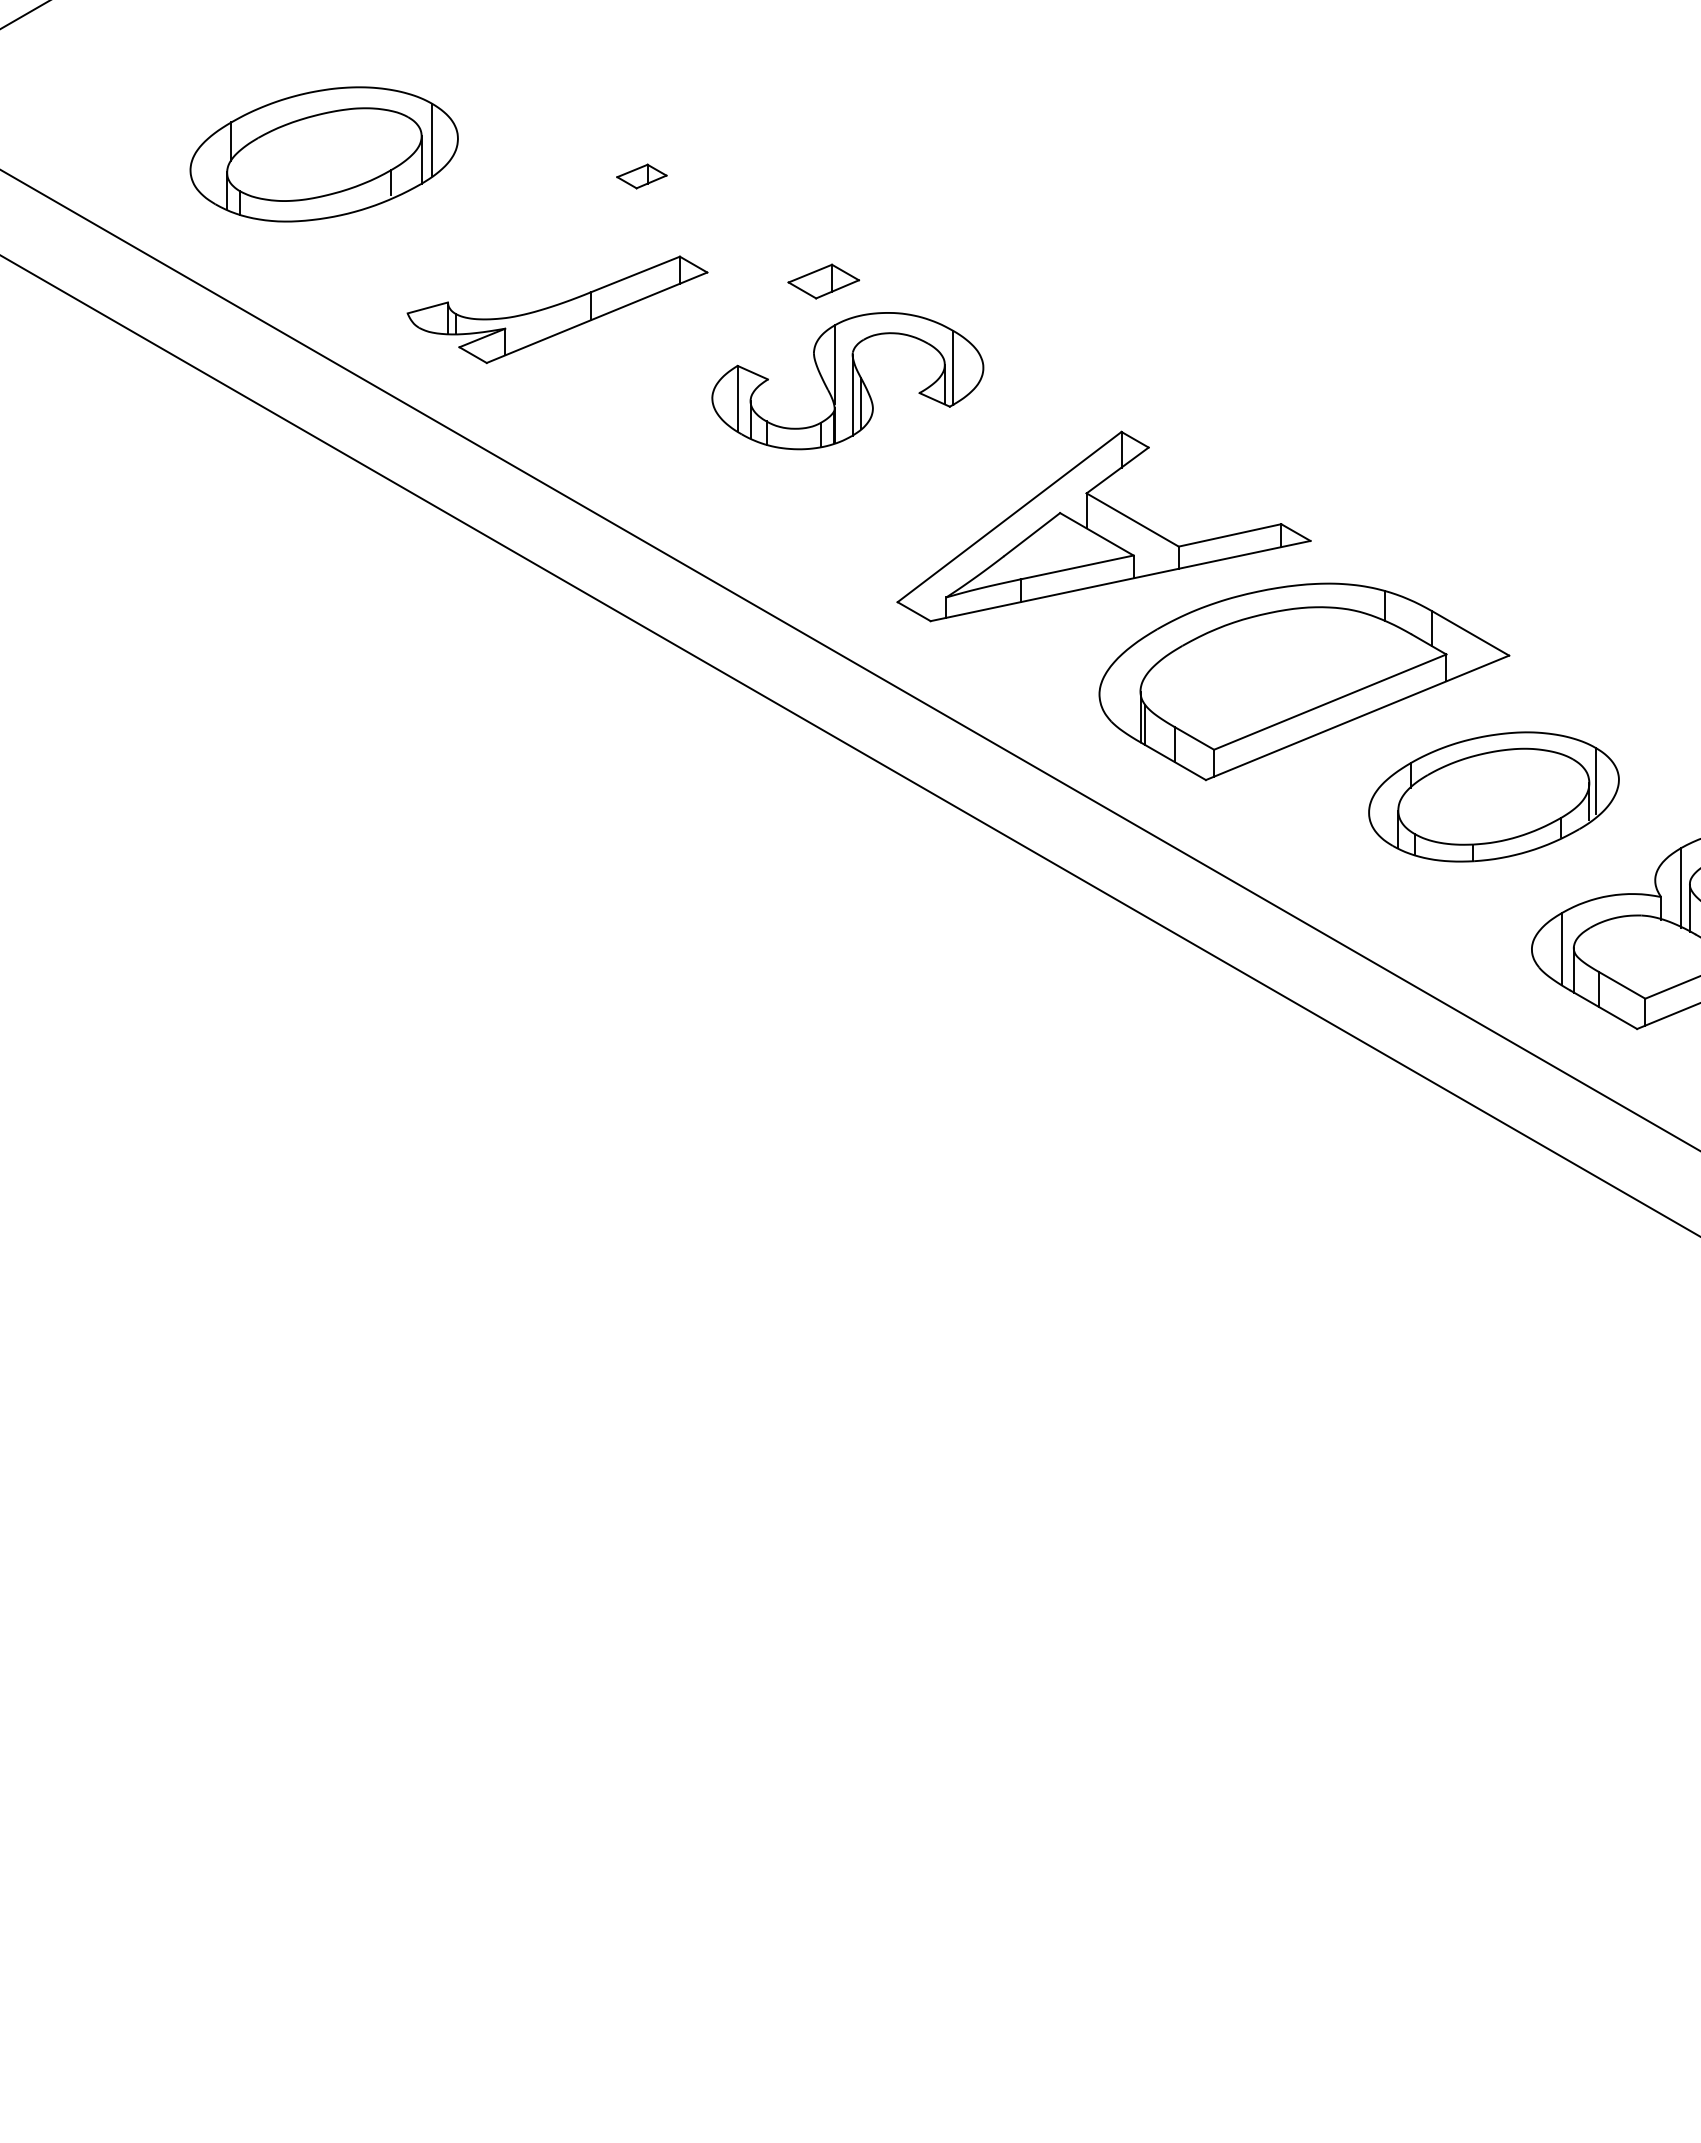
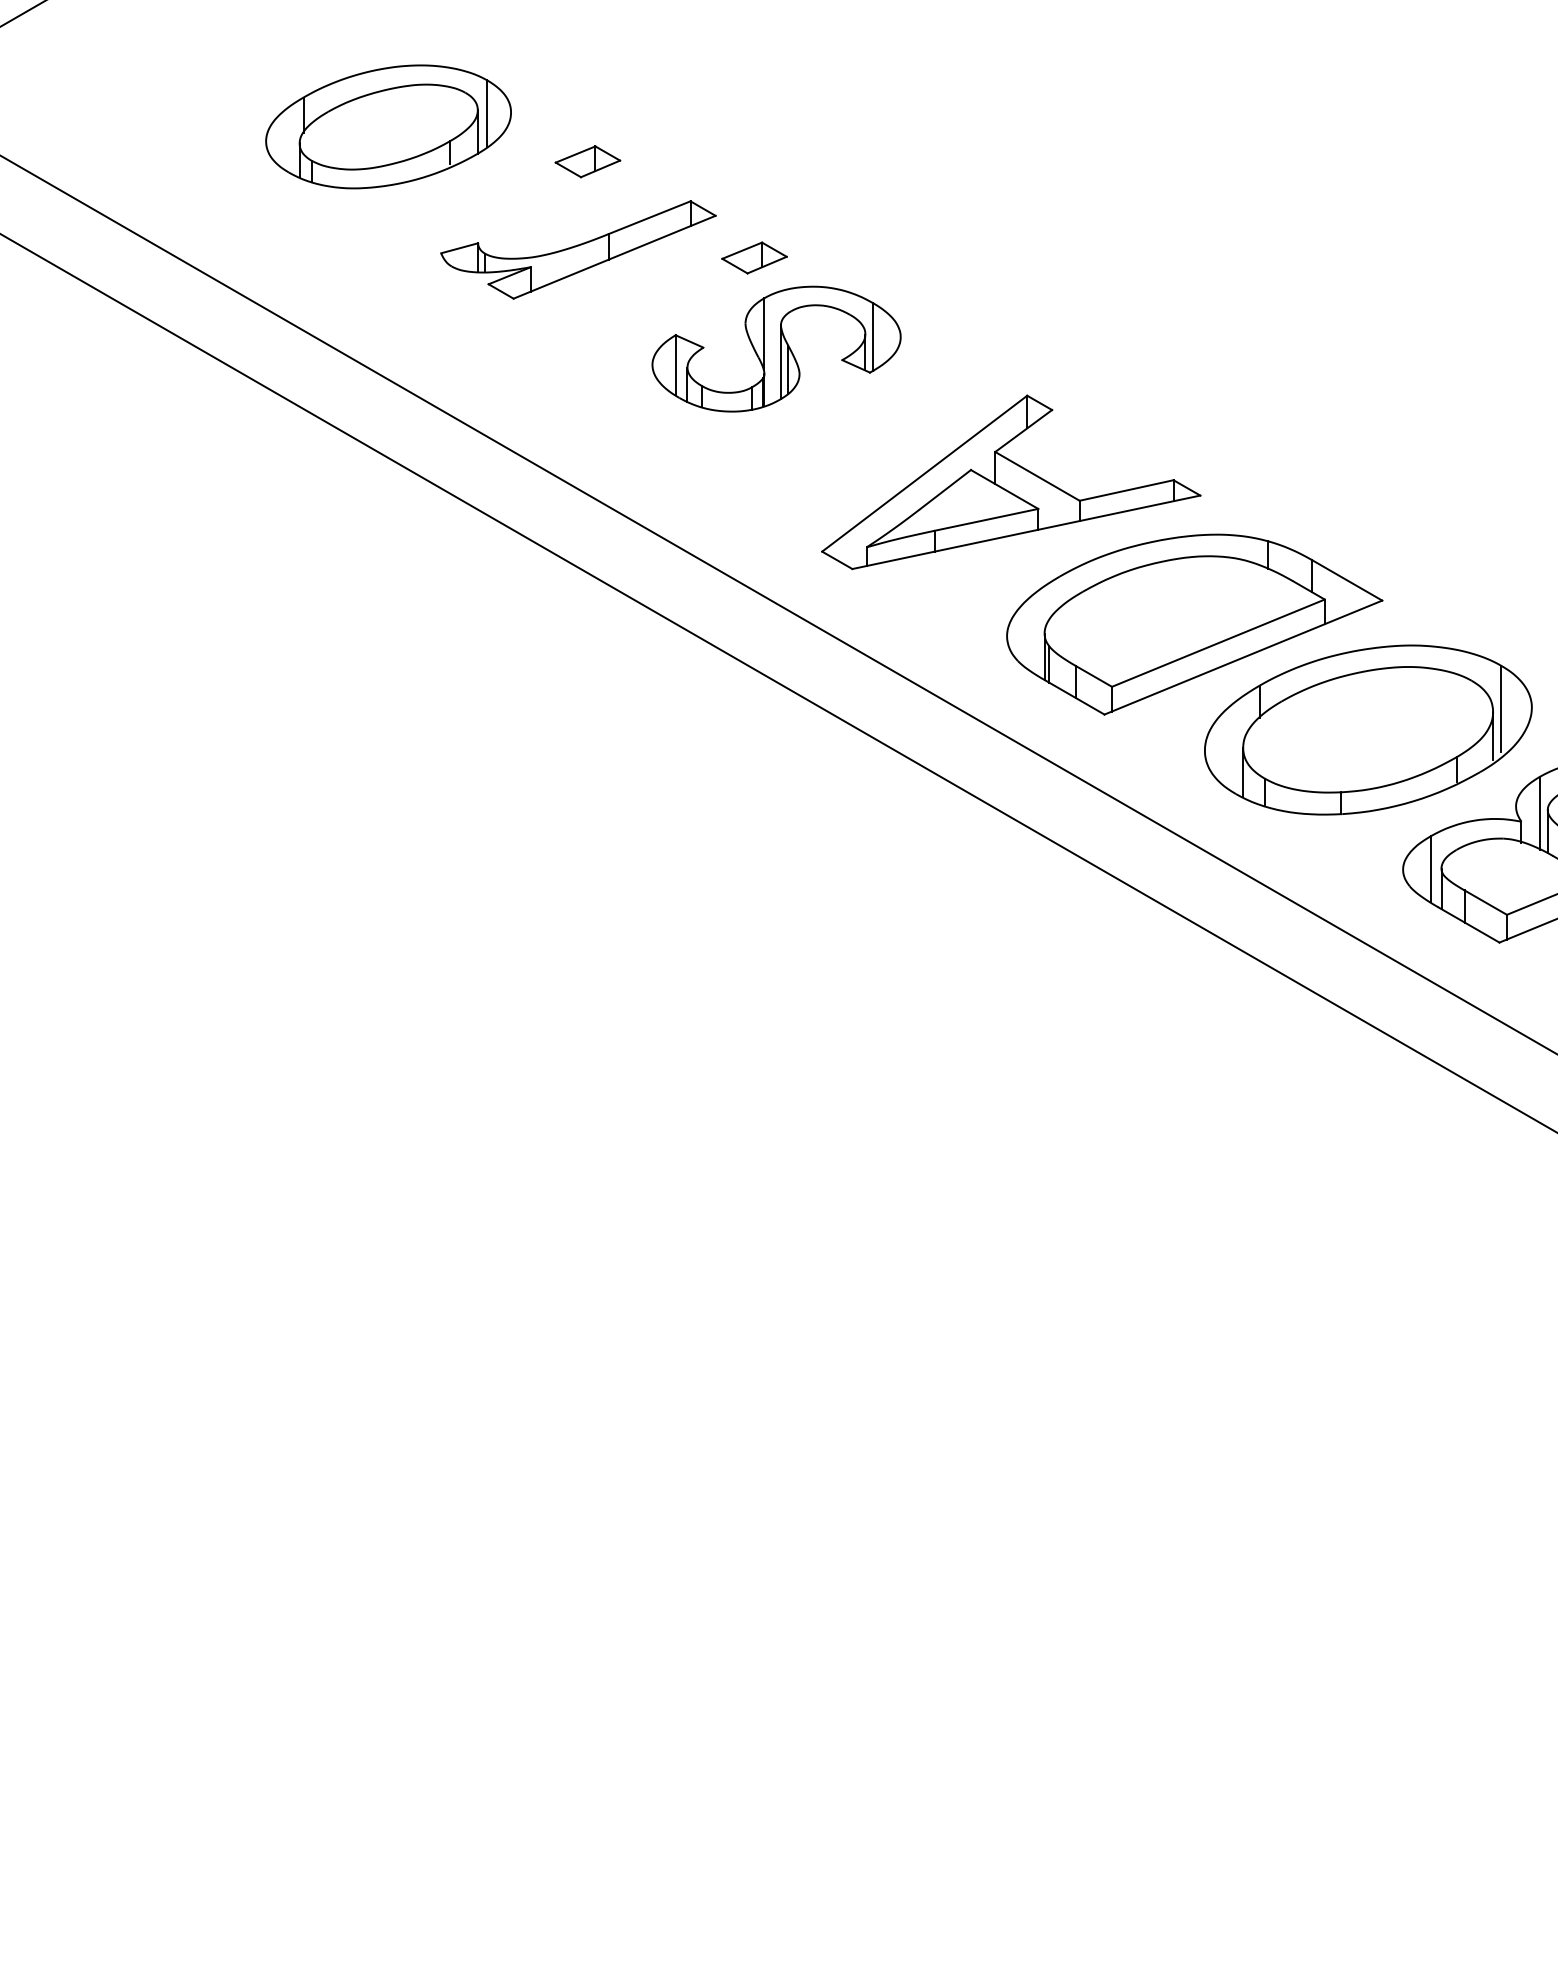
part: (323, 154) -> (387, 126), moved
part: (641, 176) -> (587, 161), size x1.43
part: (557, 309) -> (578, 249), moved
part: (1493, 796) -> (1367, 729), size x1.43

